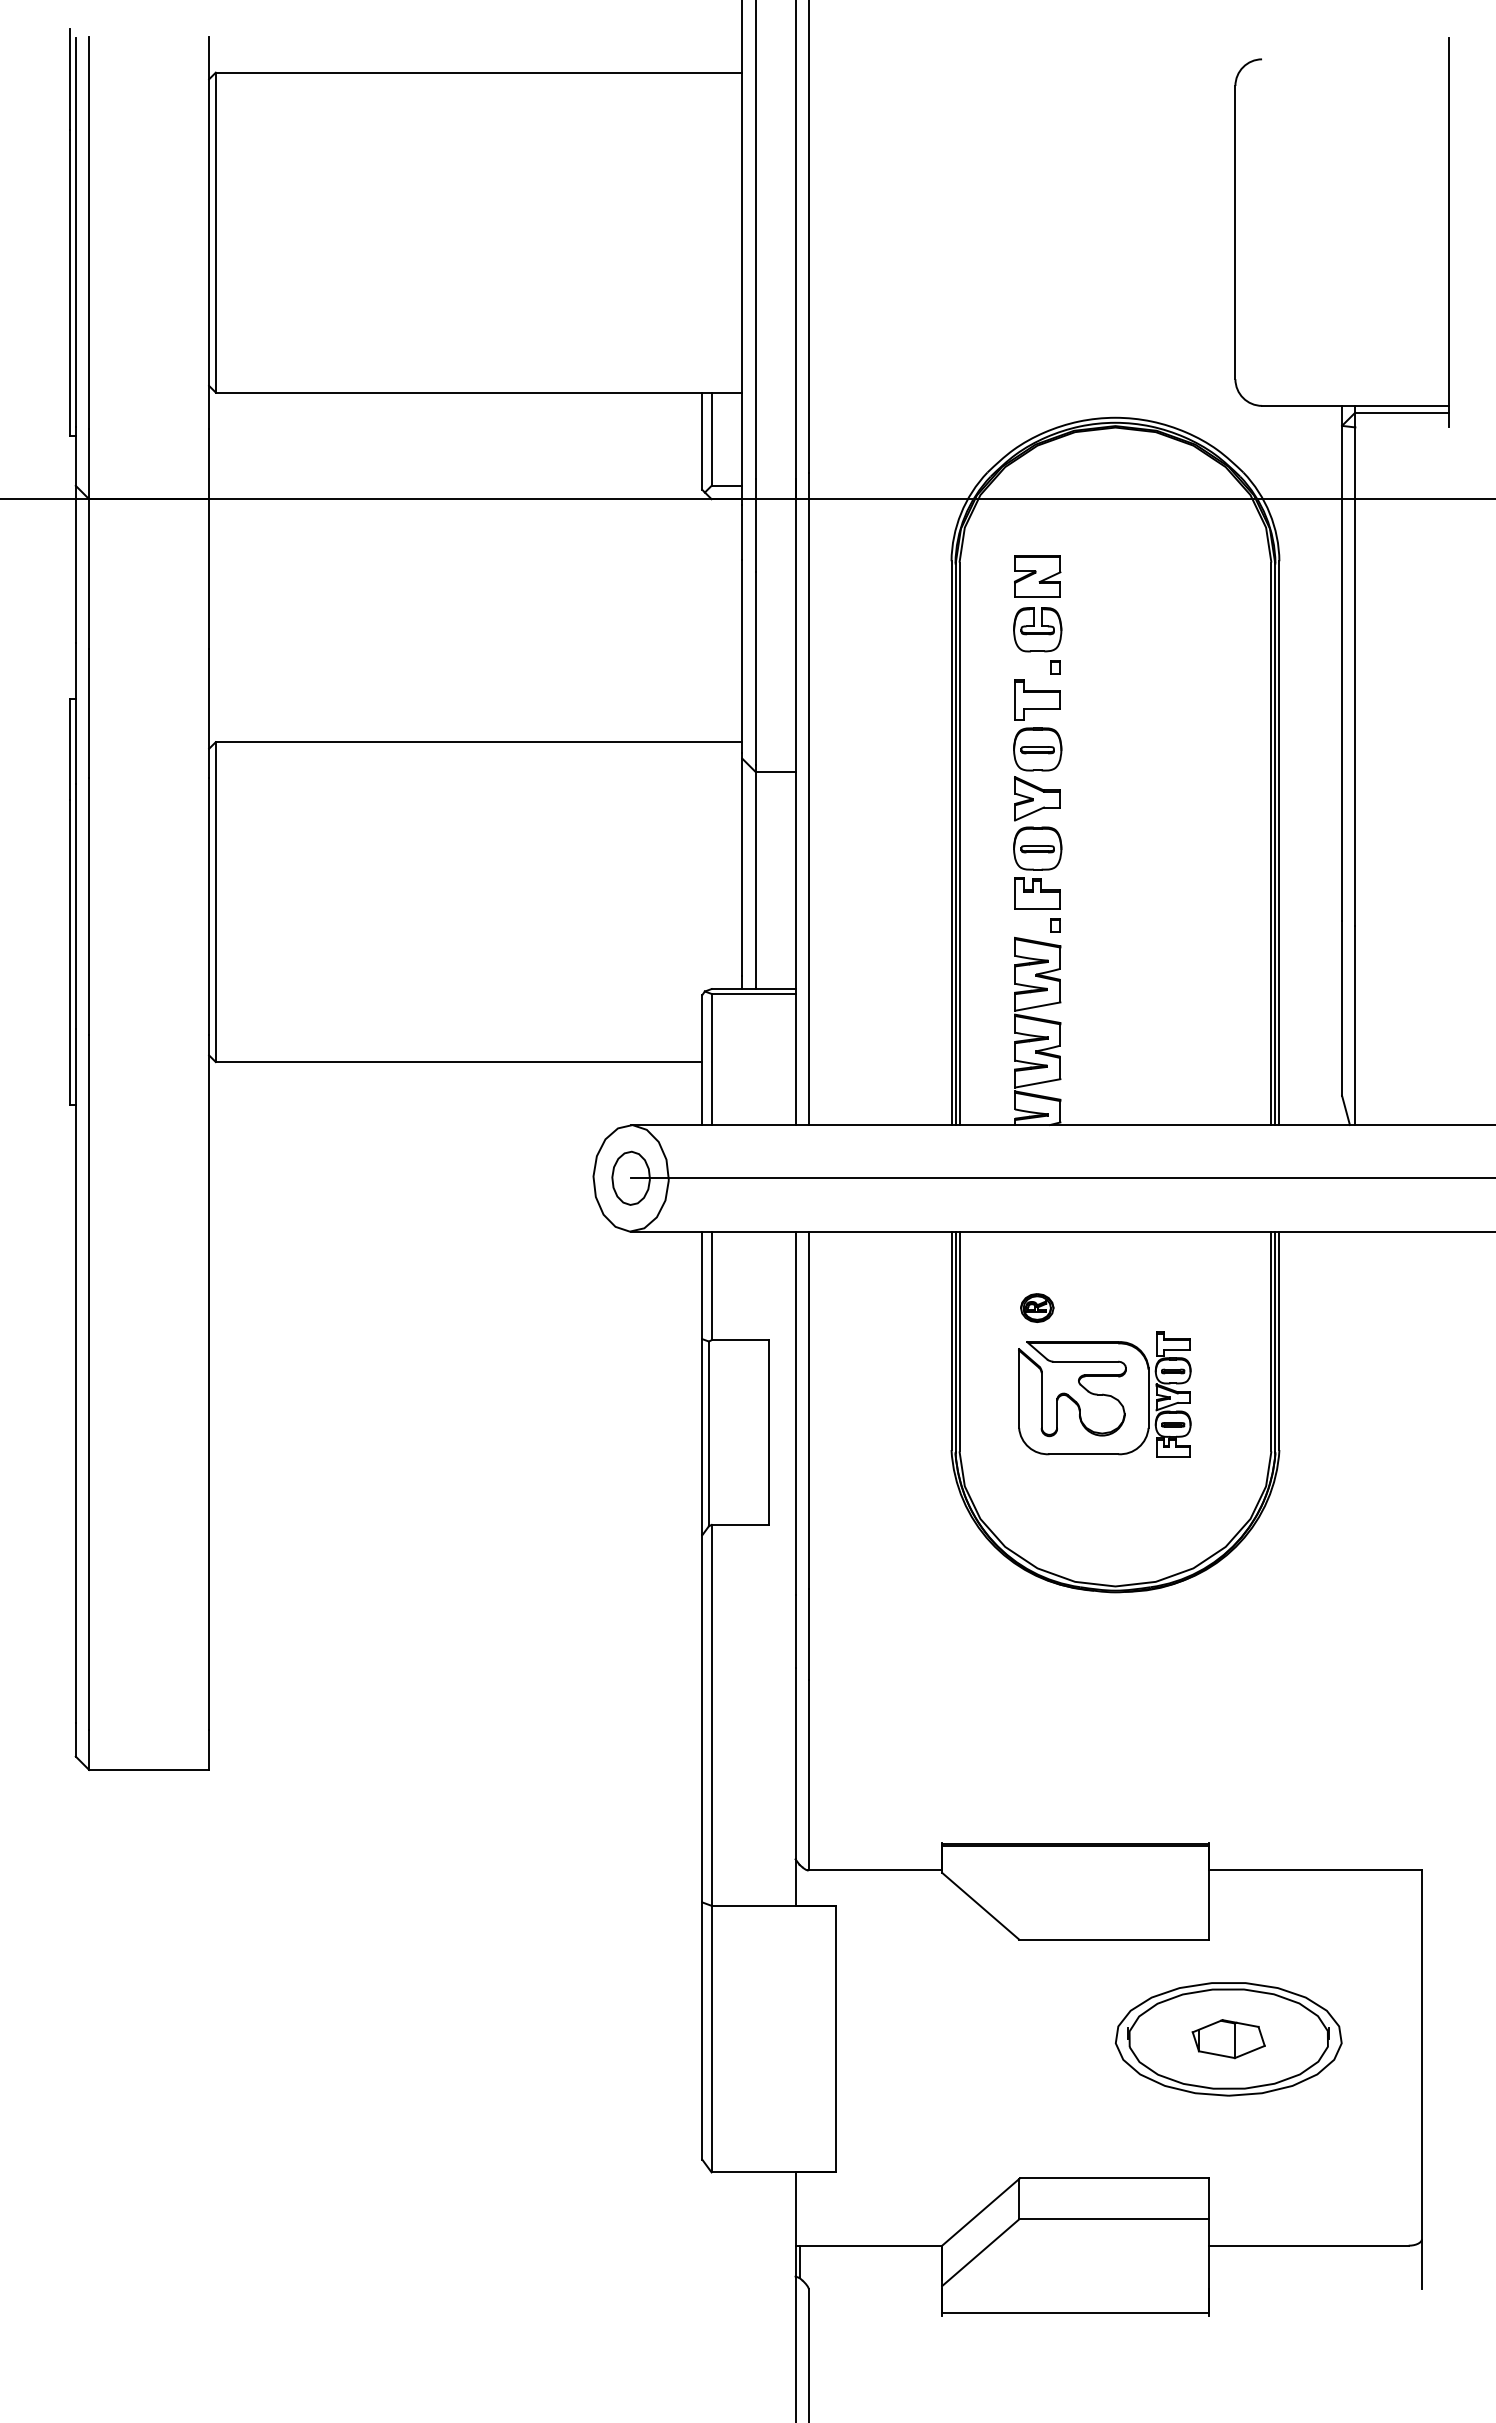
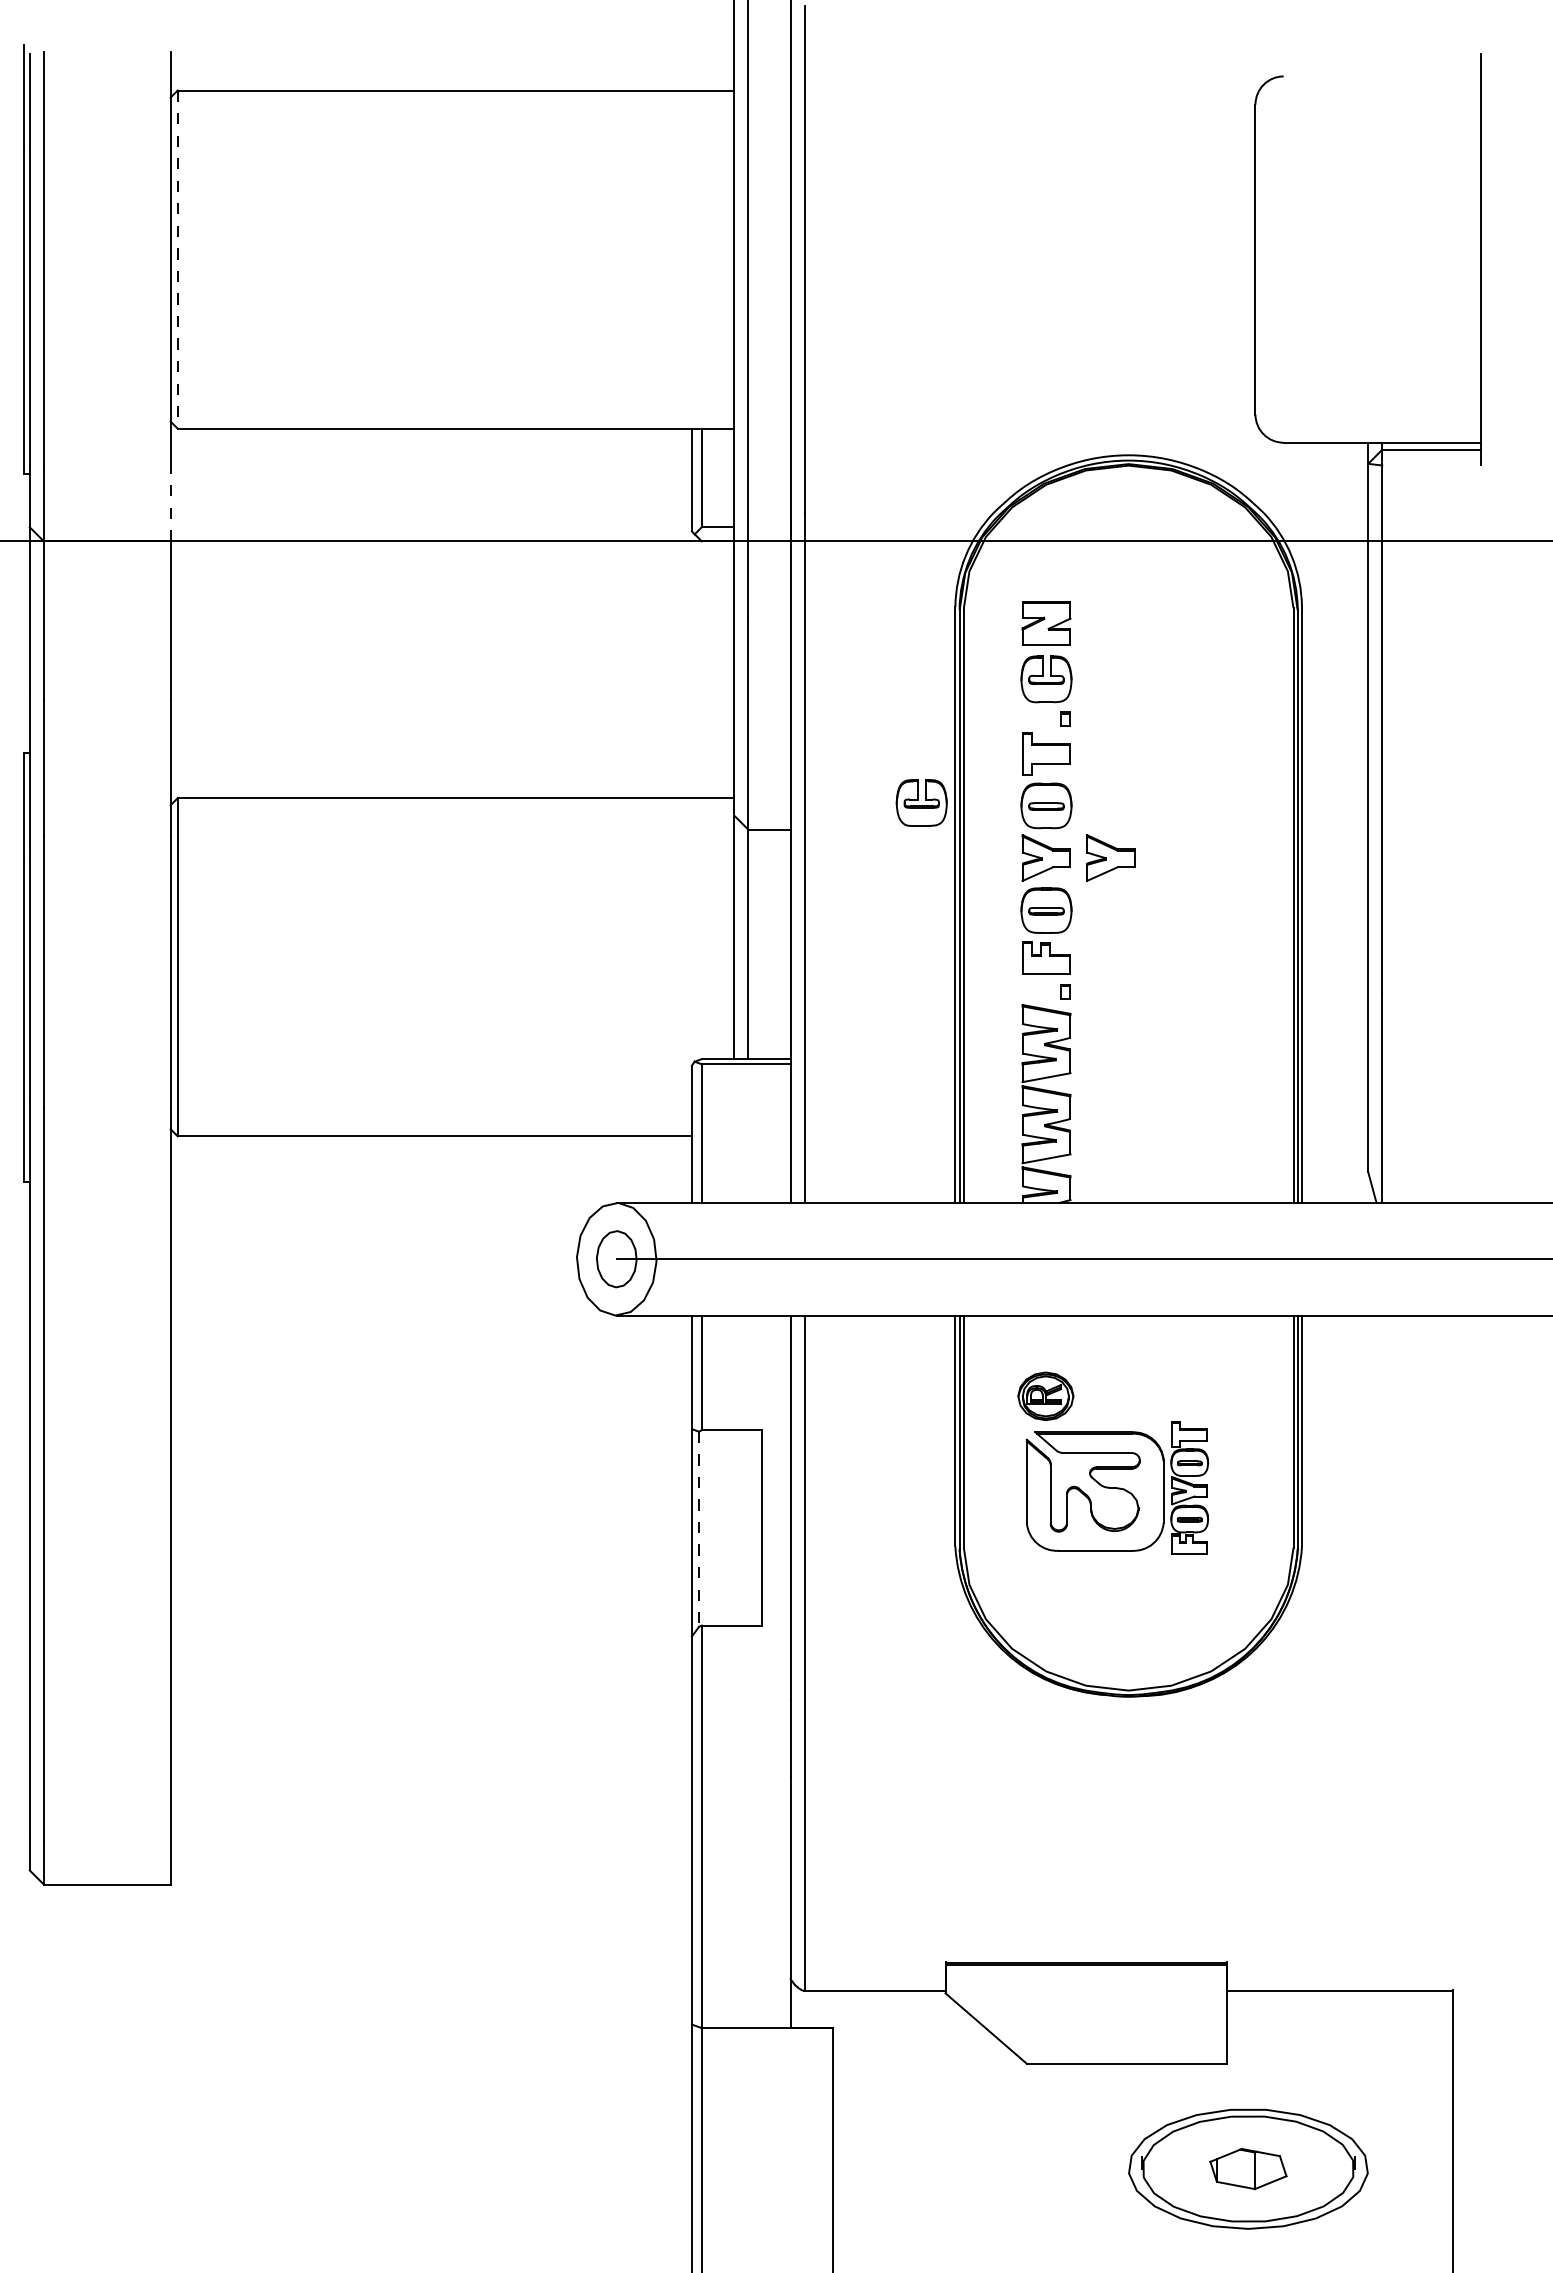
line: (215, 232) -> (177, 259), solid -> dashed
line: (209, 463) -> (171, 503), solid -> dashed
part: (919, 746) -> (921, 802), added
part: (1098, 798) -> (1110, 857), added
part: (1037, 1307) -> (1046, 1395), size x1.6
line: (708, 1434) -> (698, 1529), solid -> dashed

